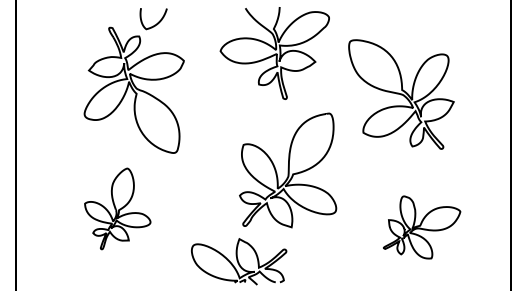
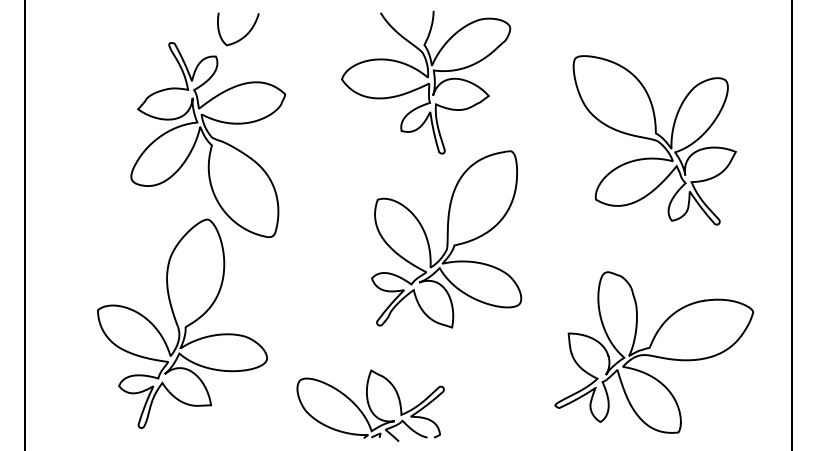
part: (401, 94) -> (654, 140), moved
part: (288, 170) -> (447, 239), moved
part: (117, 208) -> (182, 323), size x1.67
part: (421, 227) -> (653, 352), size x1.67

